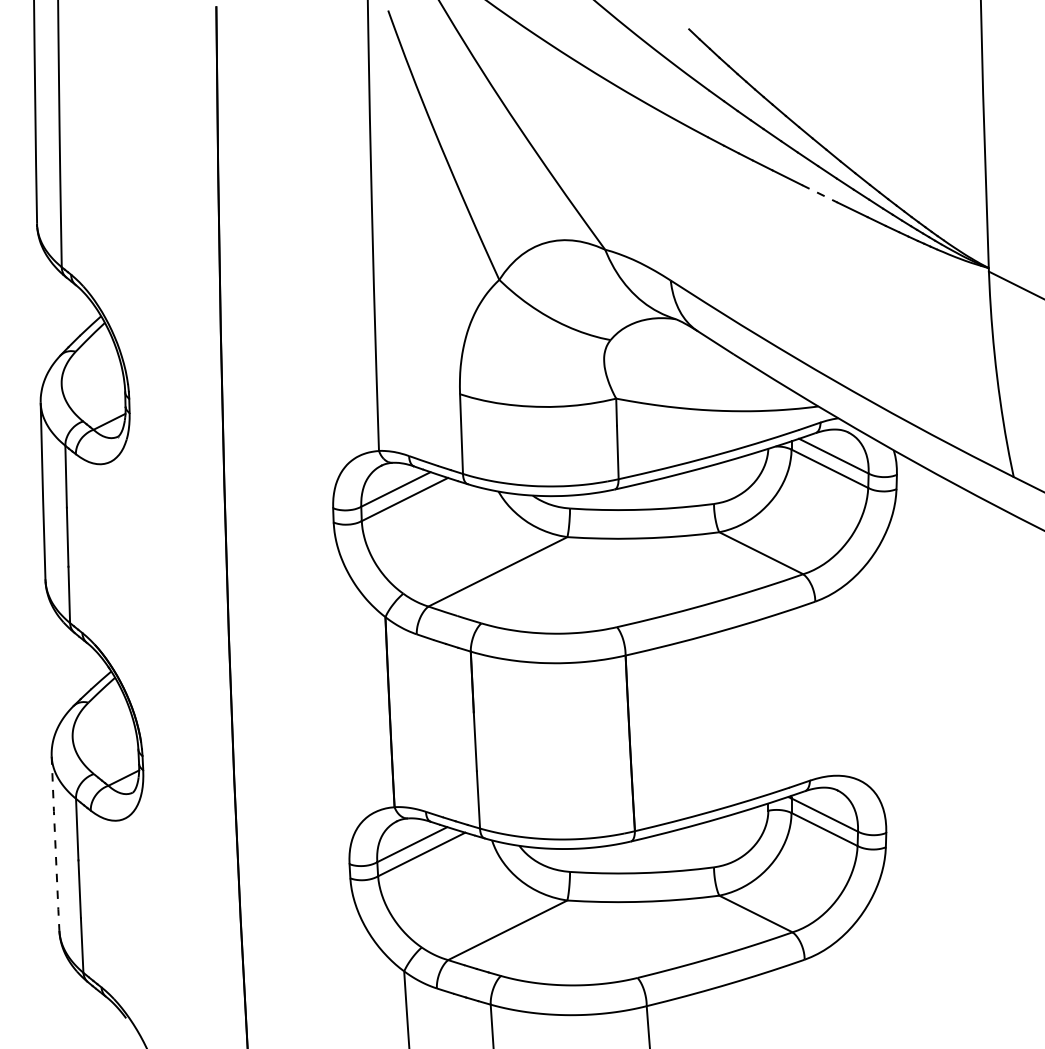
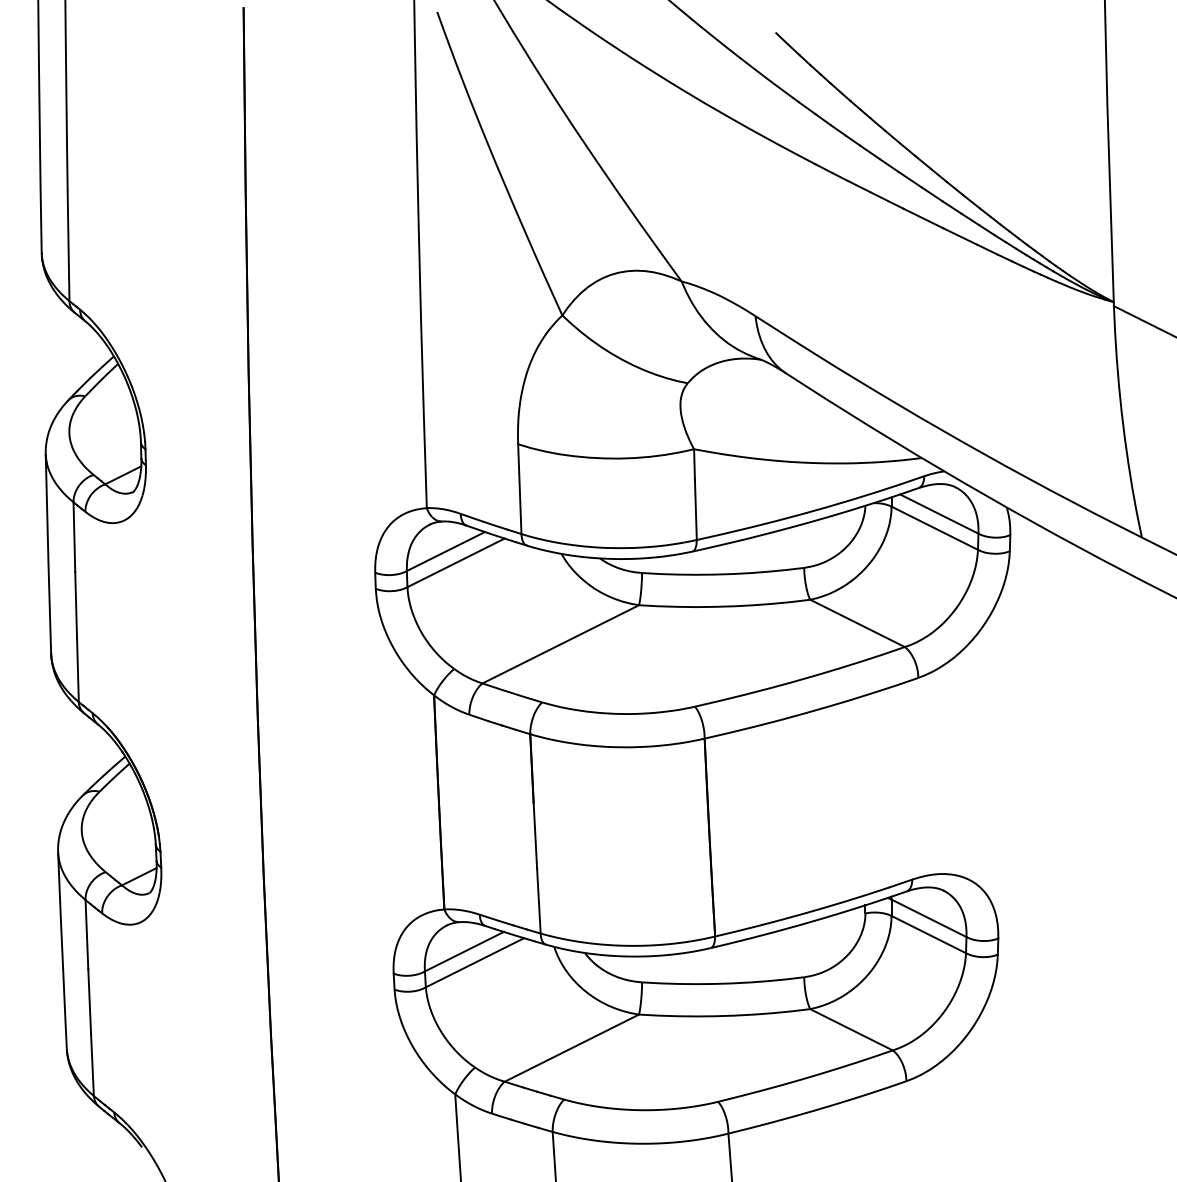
line: (819, 193) -> (923, 218), dashed -> solid
line: (55, 843) -> (62, 950), dashed -> solid

